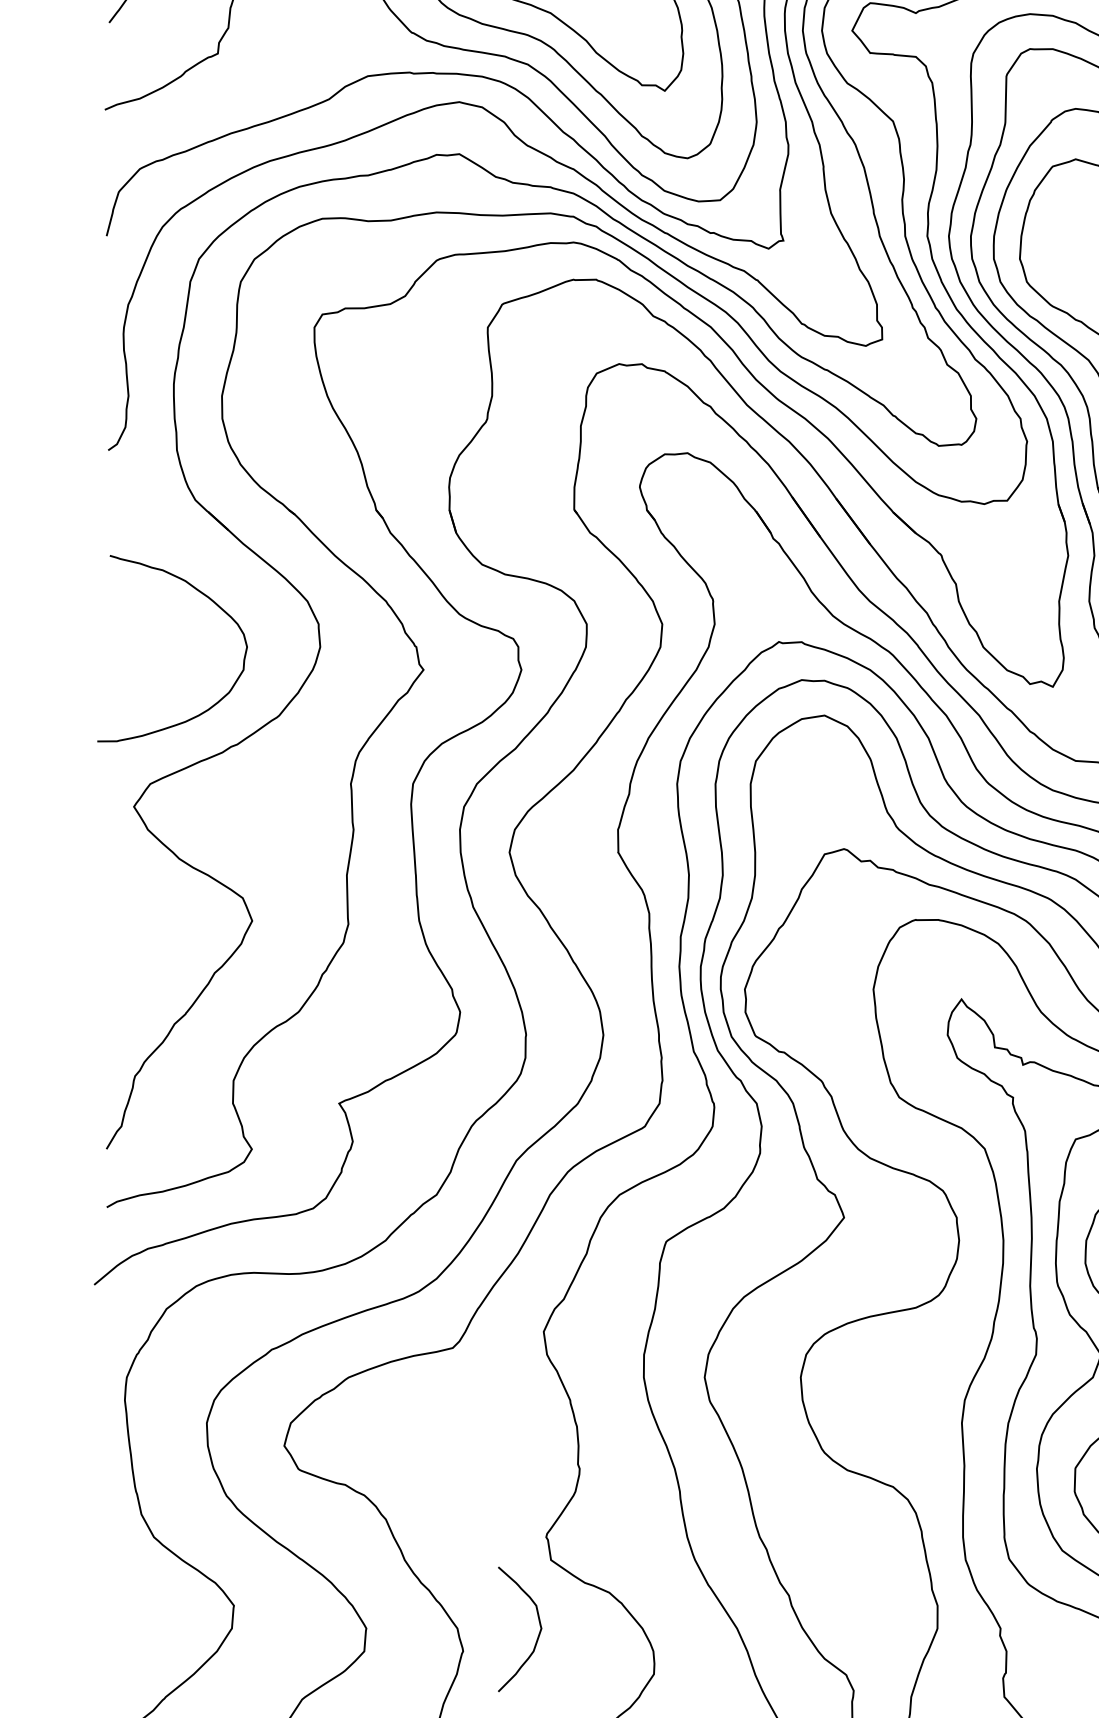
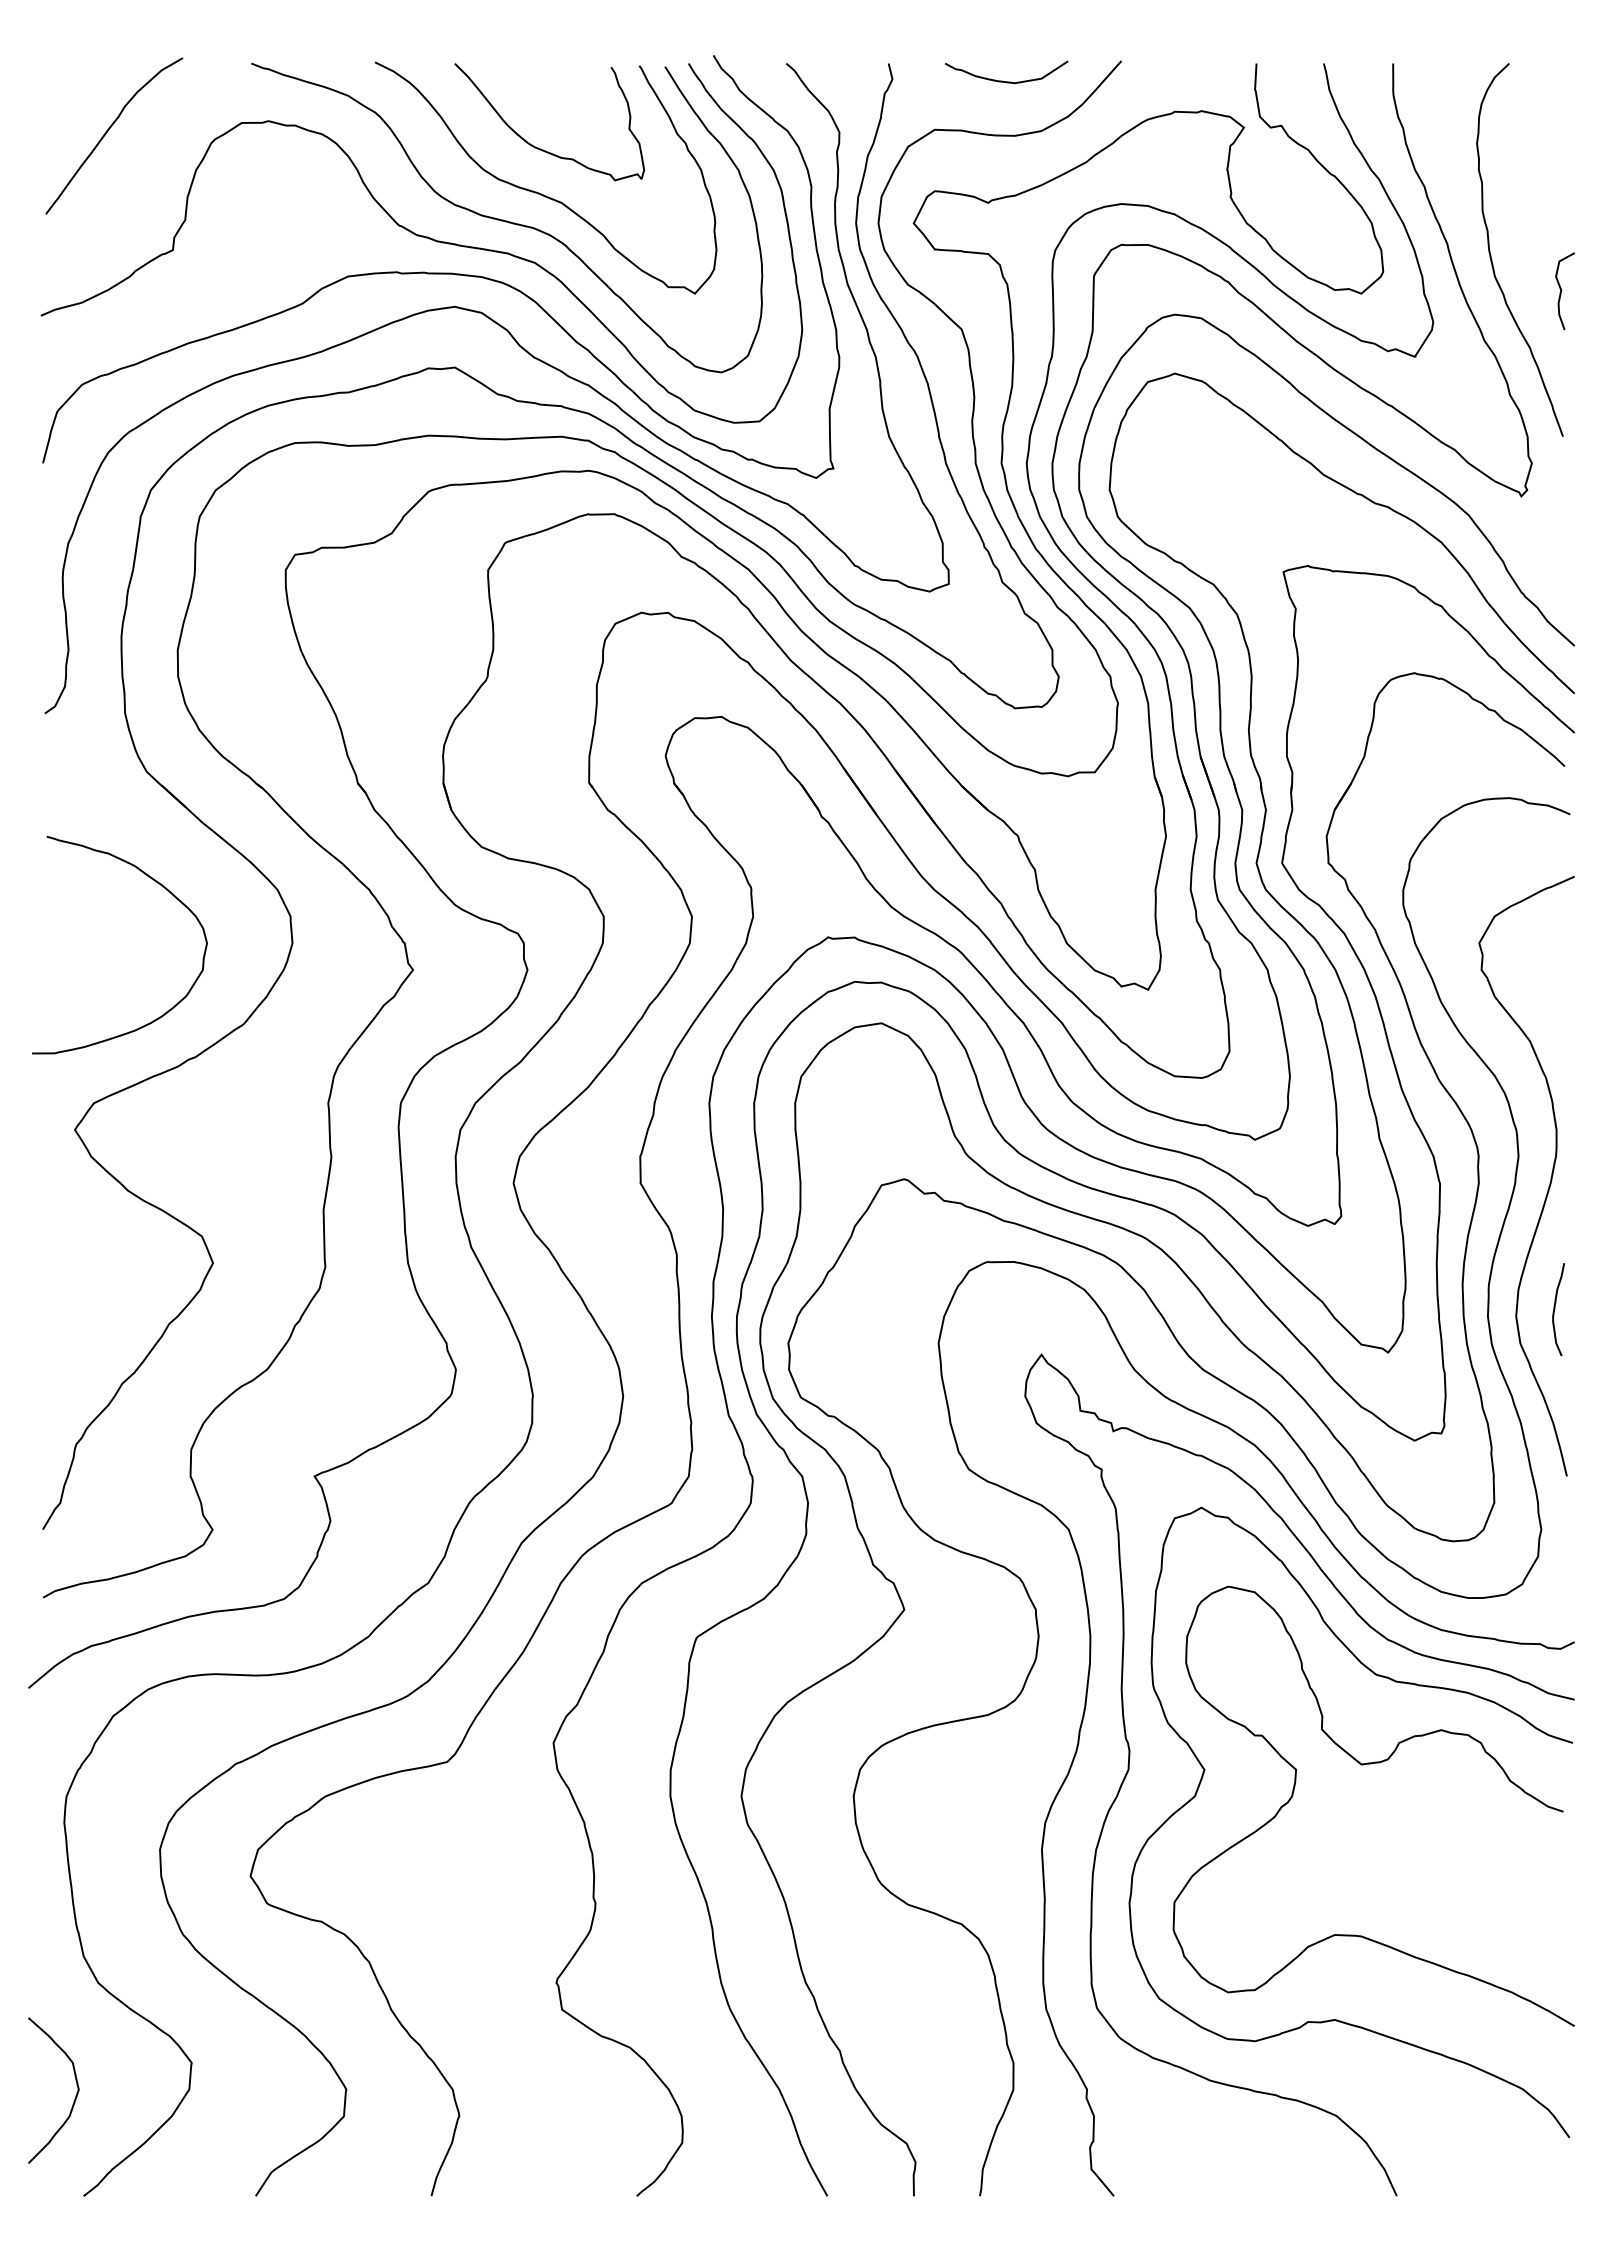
curve: (537, 1636) -> (74, 2098), moved

